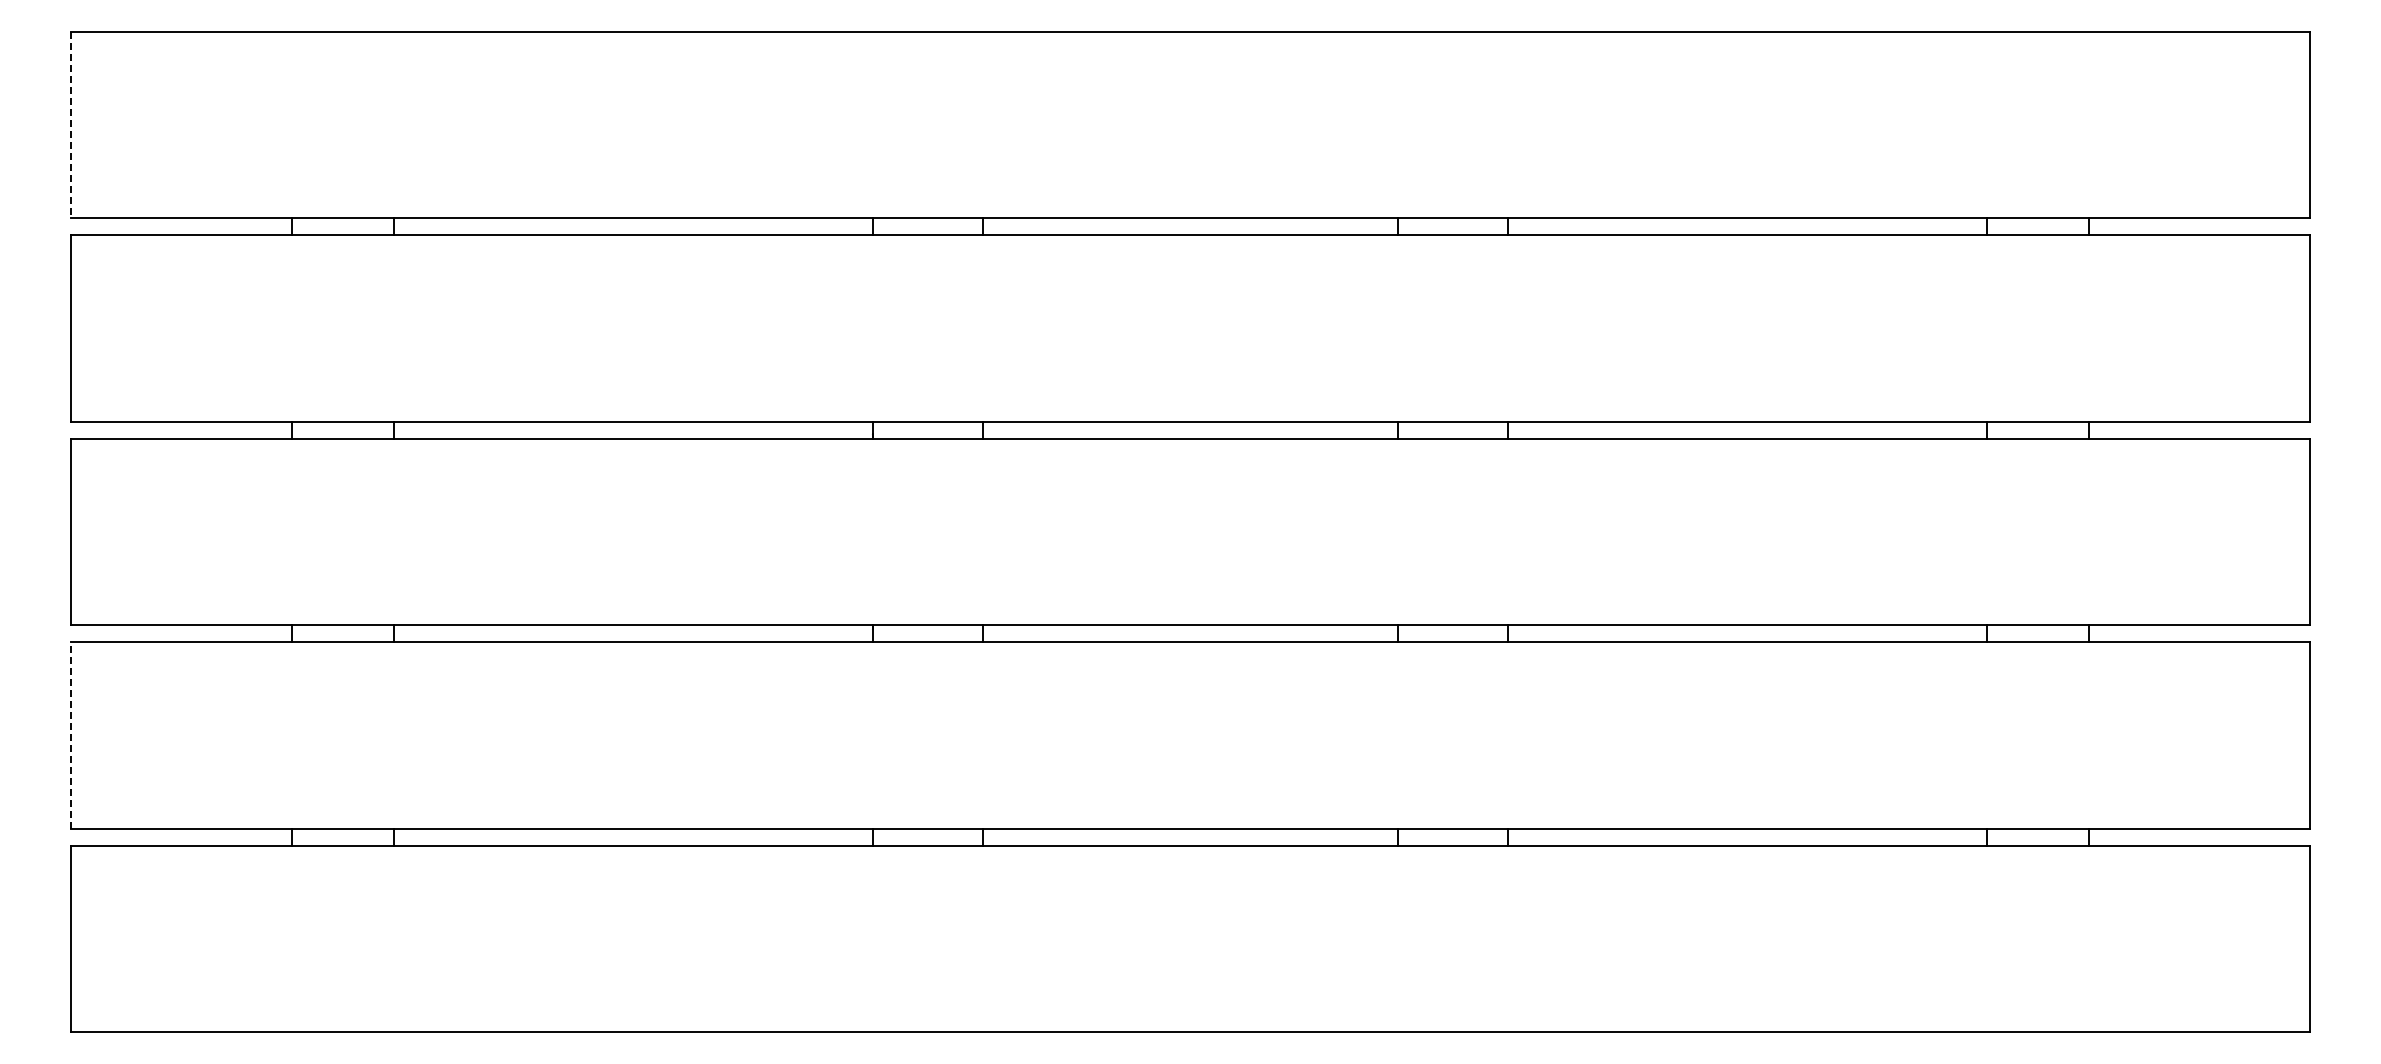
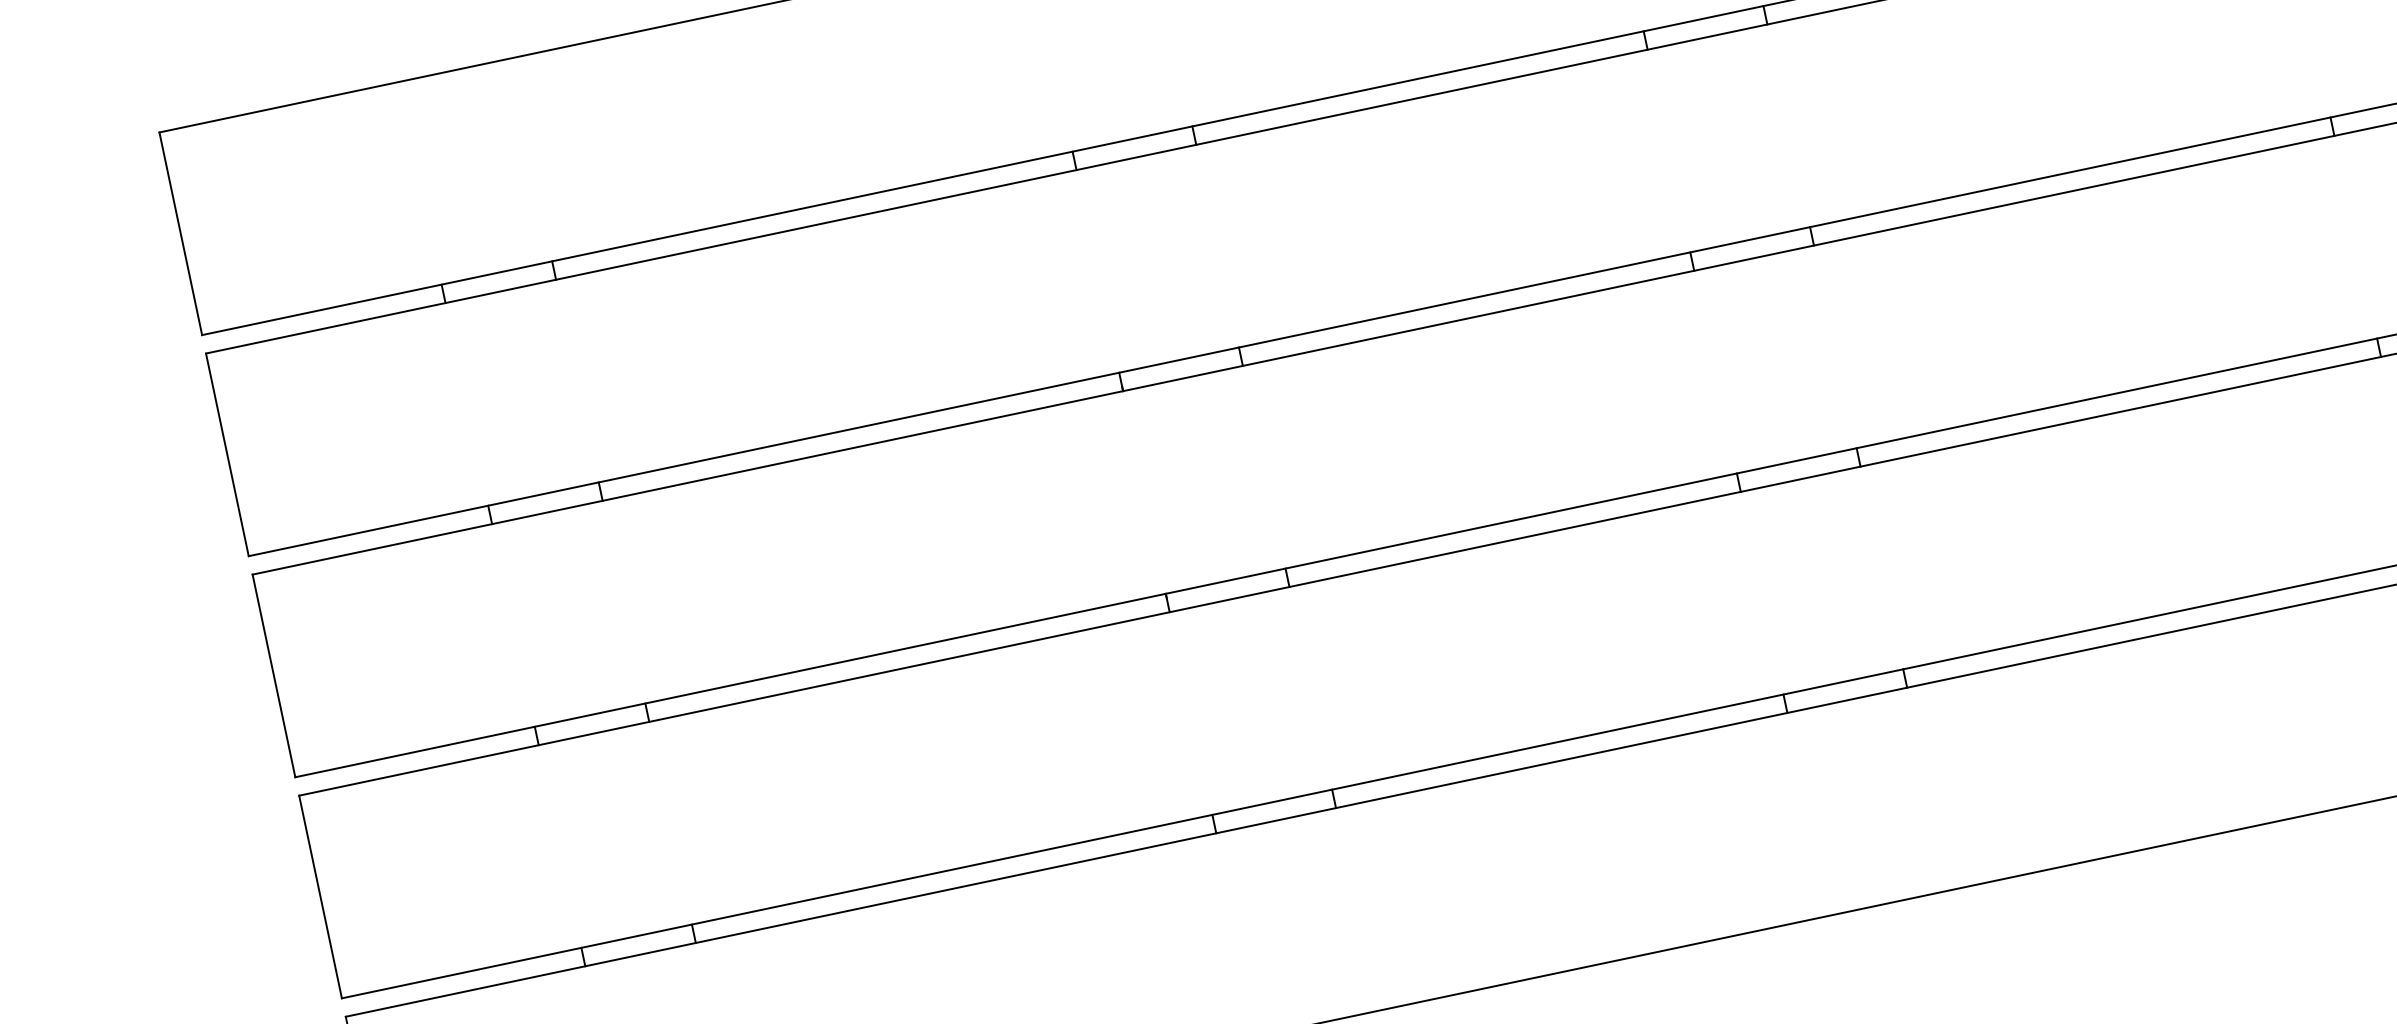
line: (71, 125) -> (180, 234), dashed -> solid
line: (71, 734) -> (320, 895), dashed -> solid

